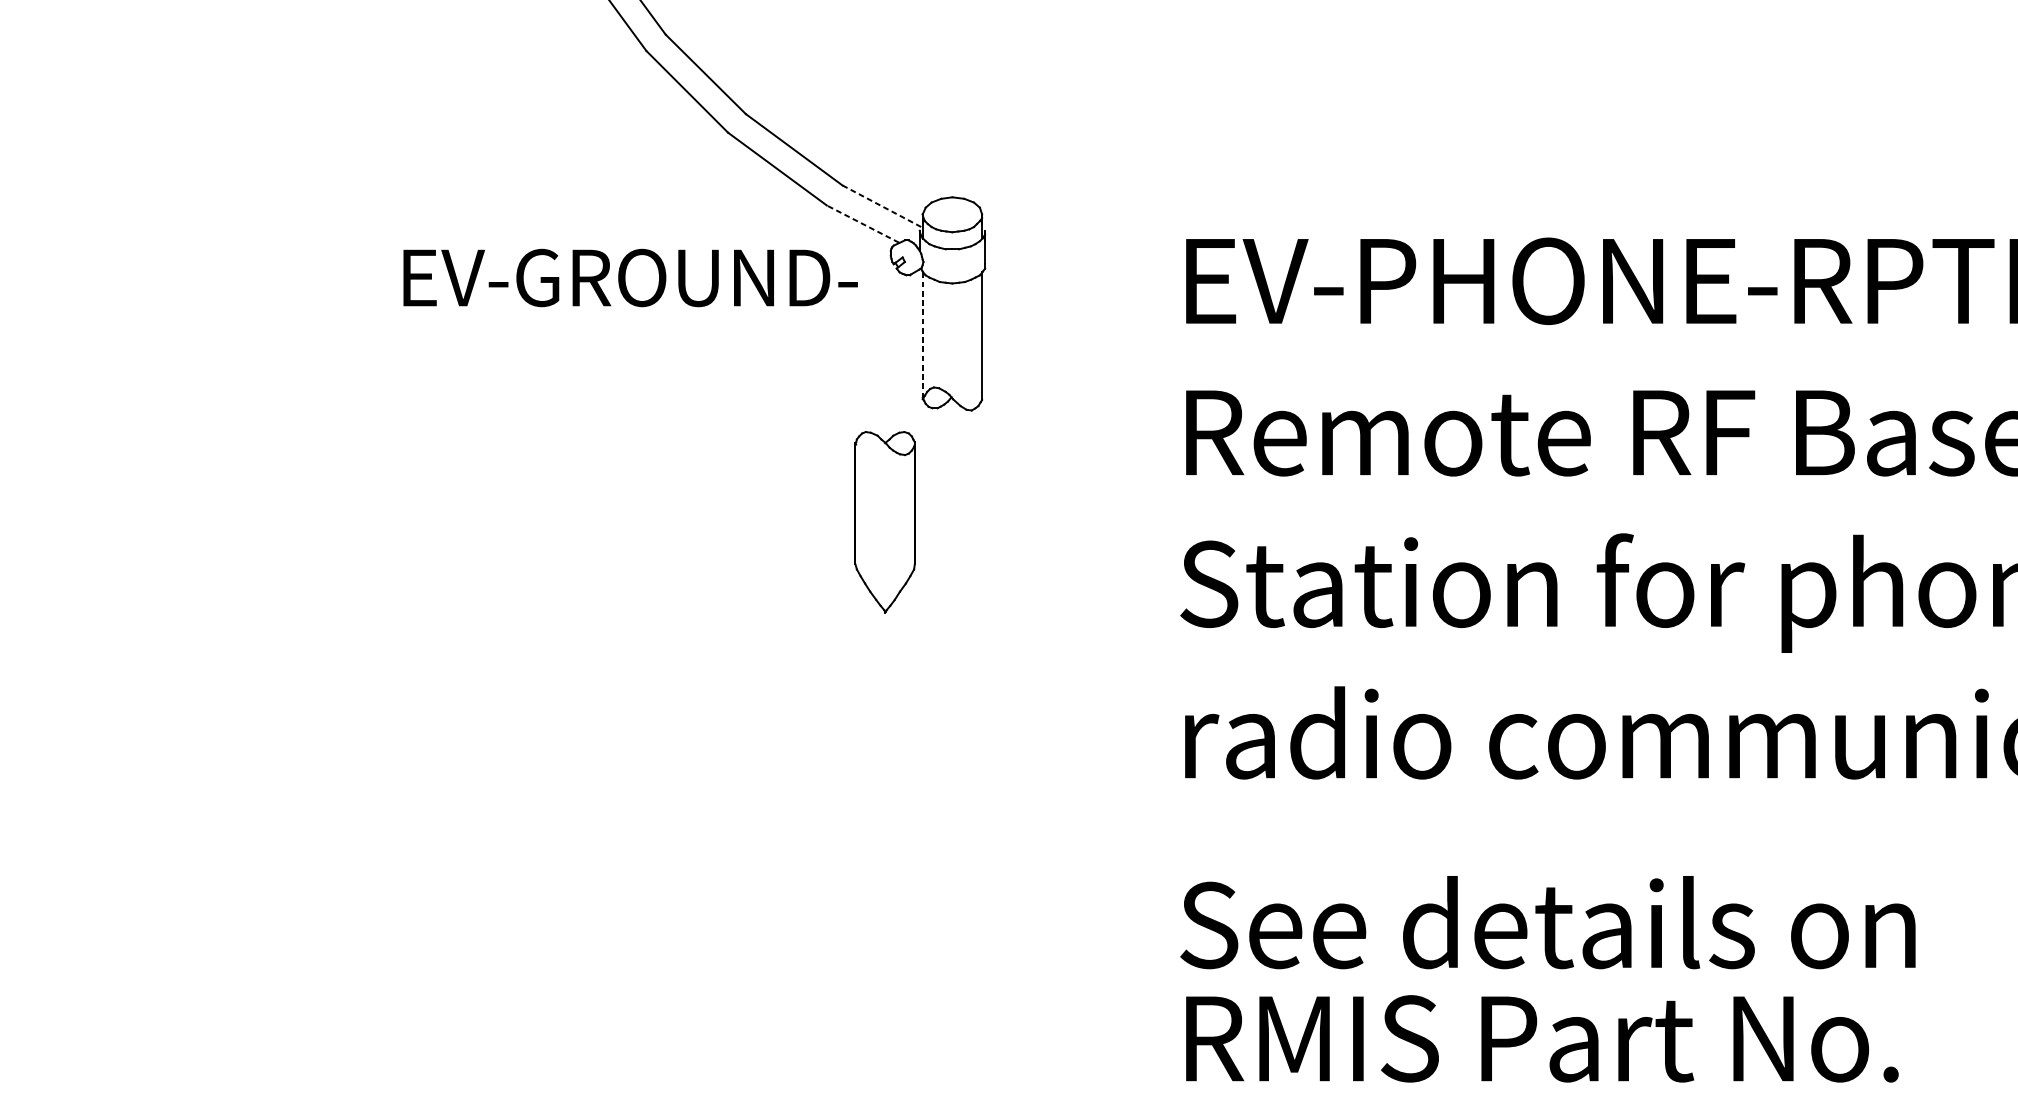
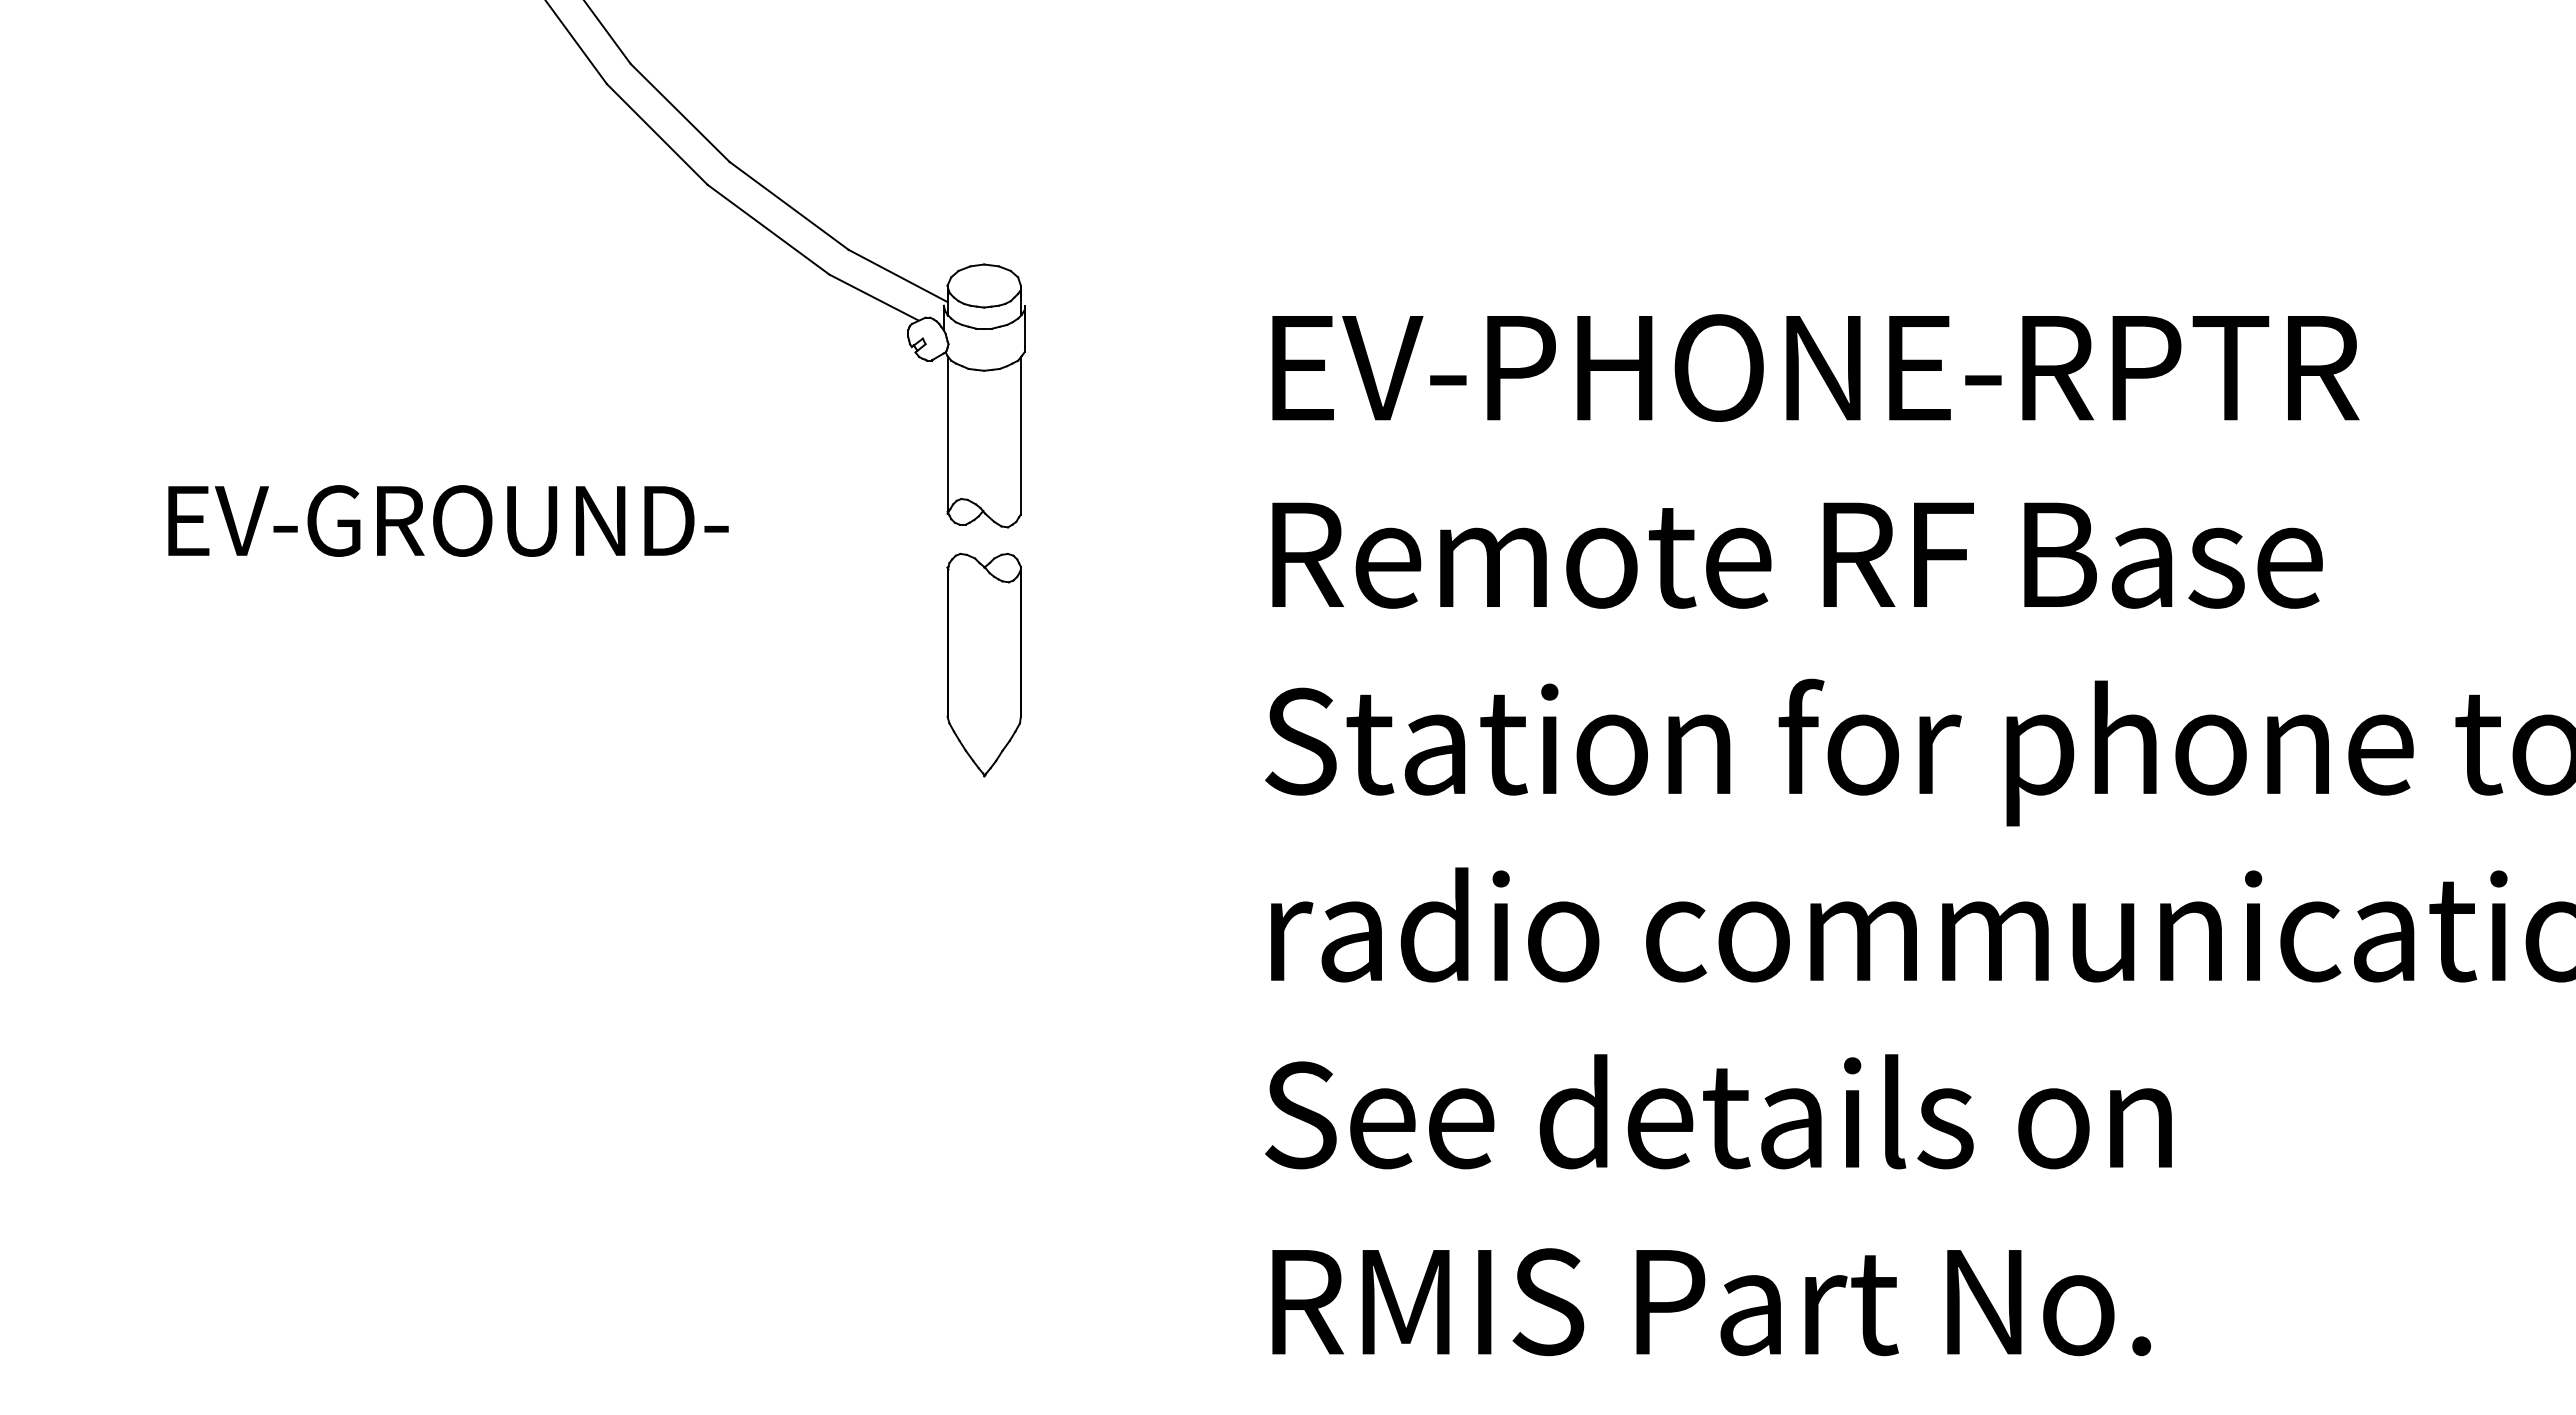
line: (882, 206) -> (898, 275), dashed -> solid
line: (862, 224) -> (873, 297), dashed -> solid
text: (630, 277) -> (448, 520), moved
line: (922, 335) -> (947, 435), dashed -> solid
part: (884, 521) -> (983, 664), moved
text: (1547, 922) -> (1718, 1111), moved

